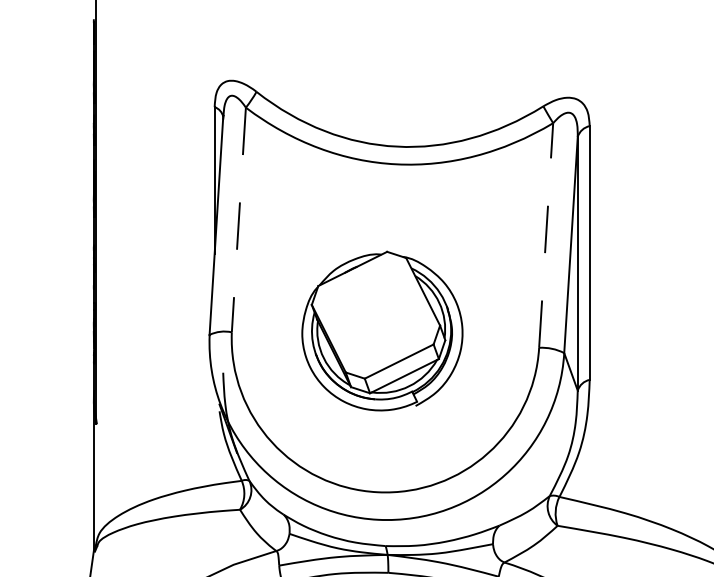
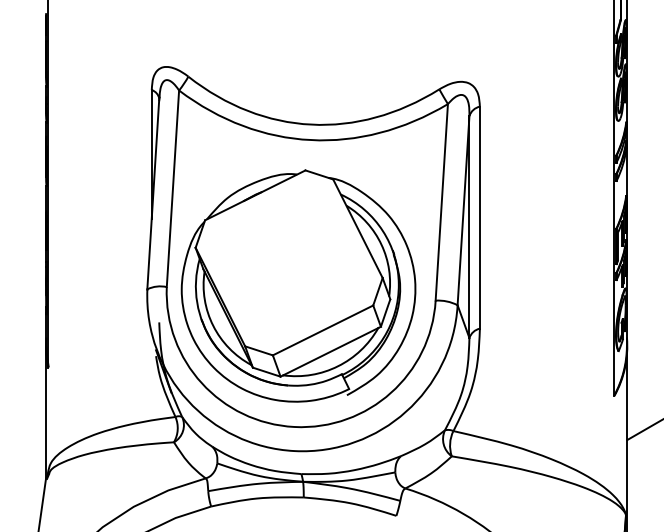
line: (238, 220) -> (172, 189), dashed -> solid
line: (545, 234) -> (441, 201), dashed -> solid
part: (382, 330) -> (298, 285), size x1.67

